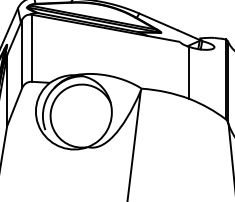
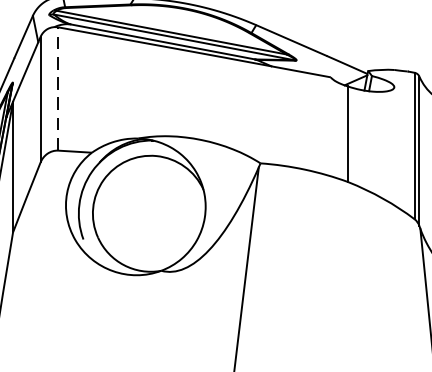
line: (31, 48) -> (57, 89), solid -> dashed

